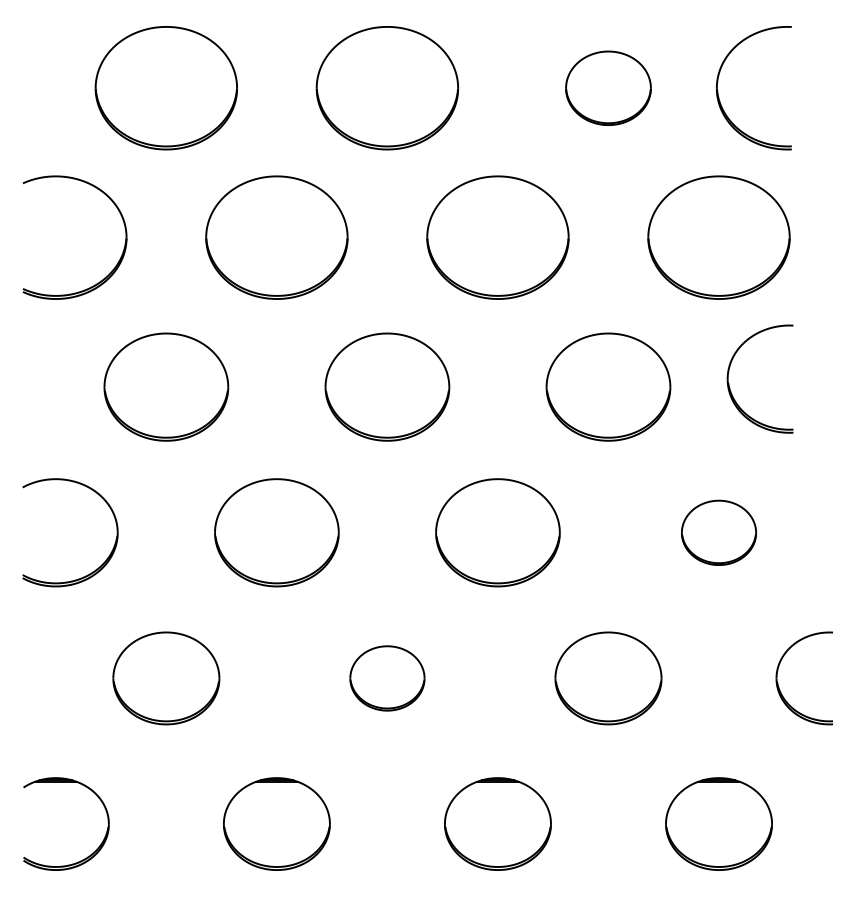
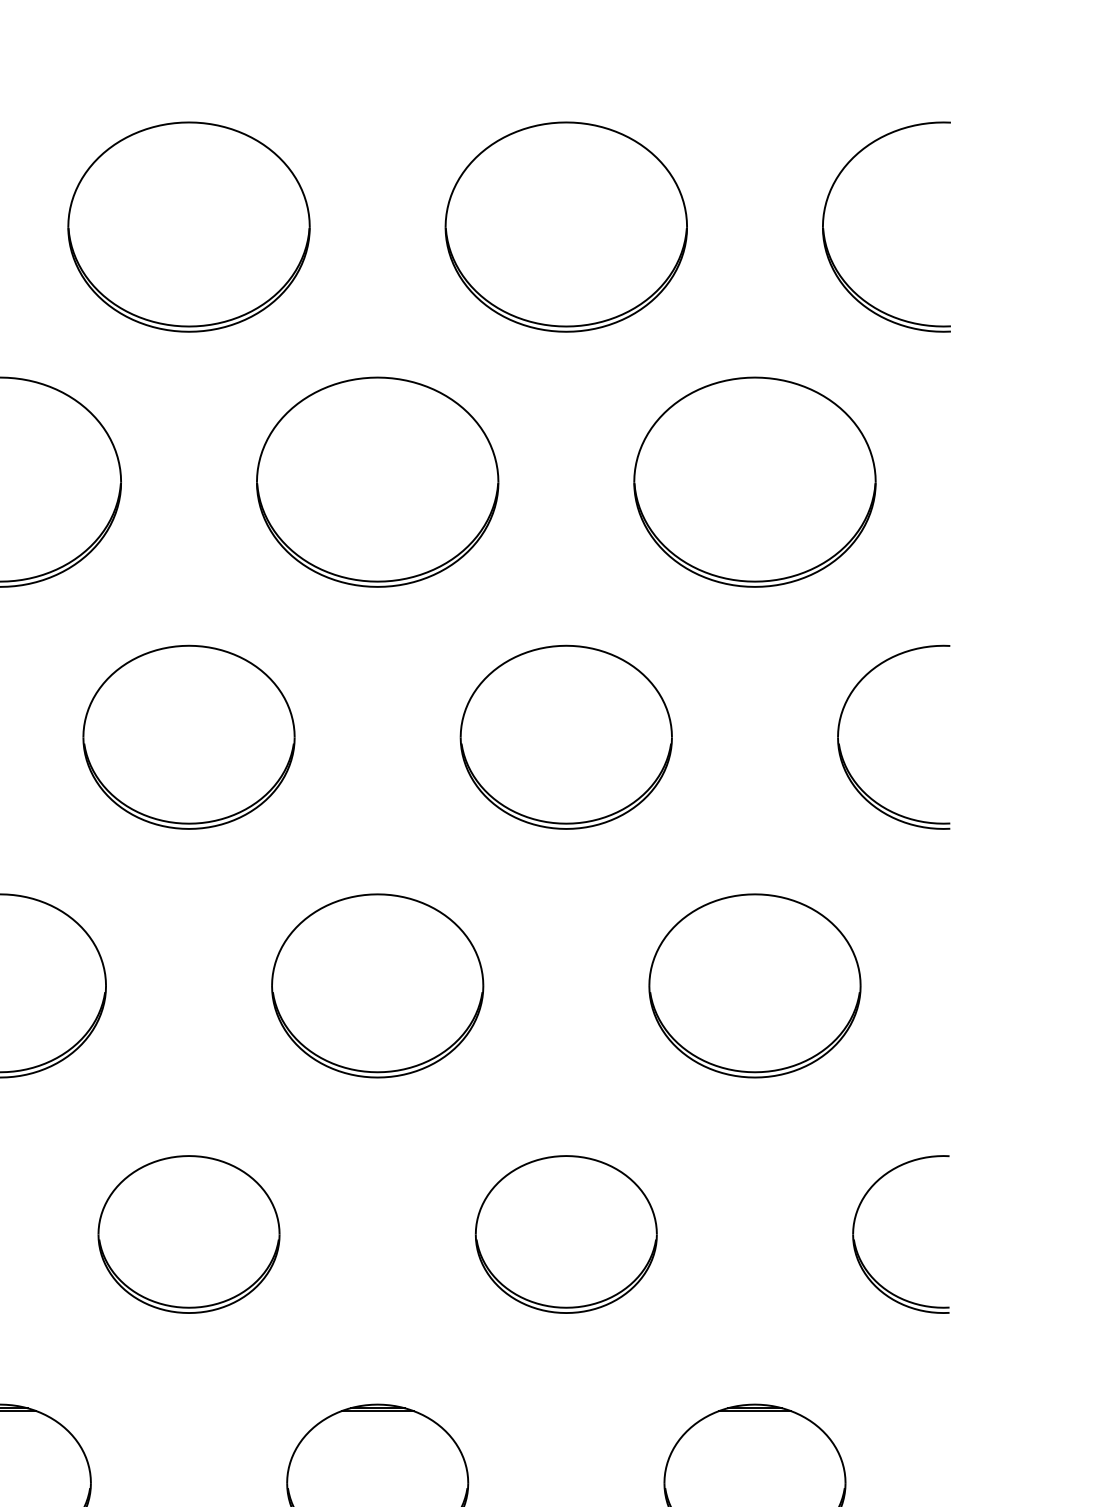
part: (608, 88) -> (566, 227), size x1.67
part: (718, 91) -> (825, 232), moved
part: (729, 383) -> (841, 744), moved
part: (718, 532) -> (754, 985), size x1.67
part: (387, 678) -> (189, 1234), size x1.43

